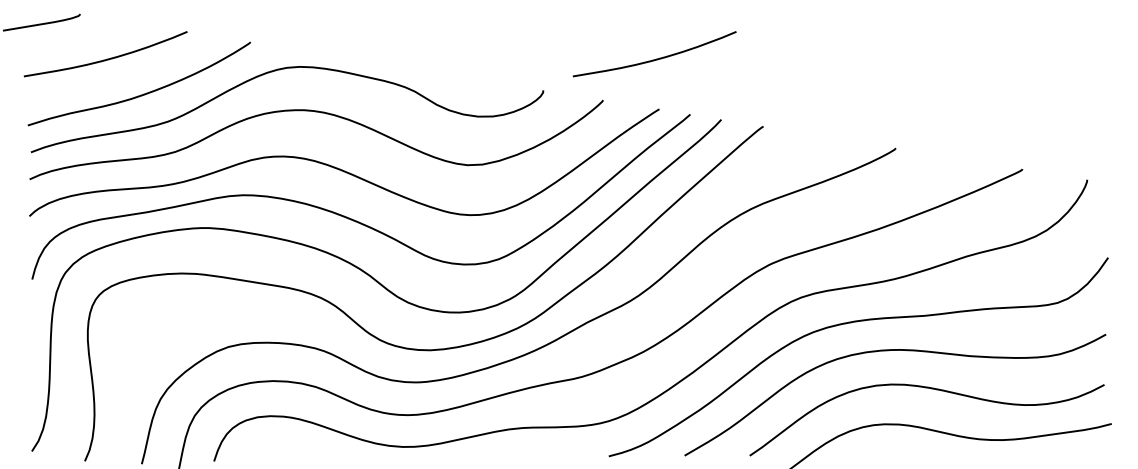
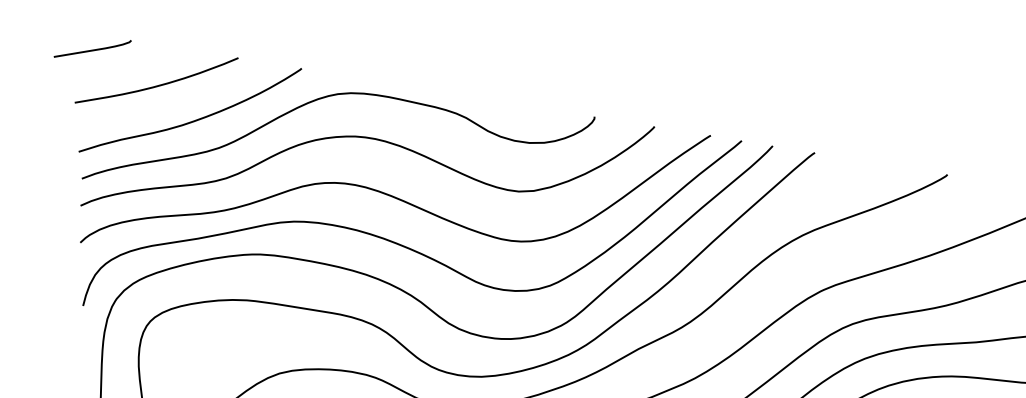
curve: (656, 58) -> (707, 84), removed

